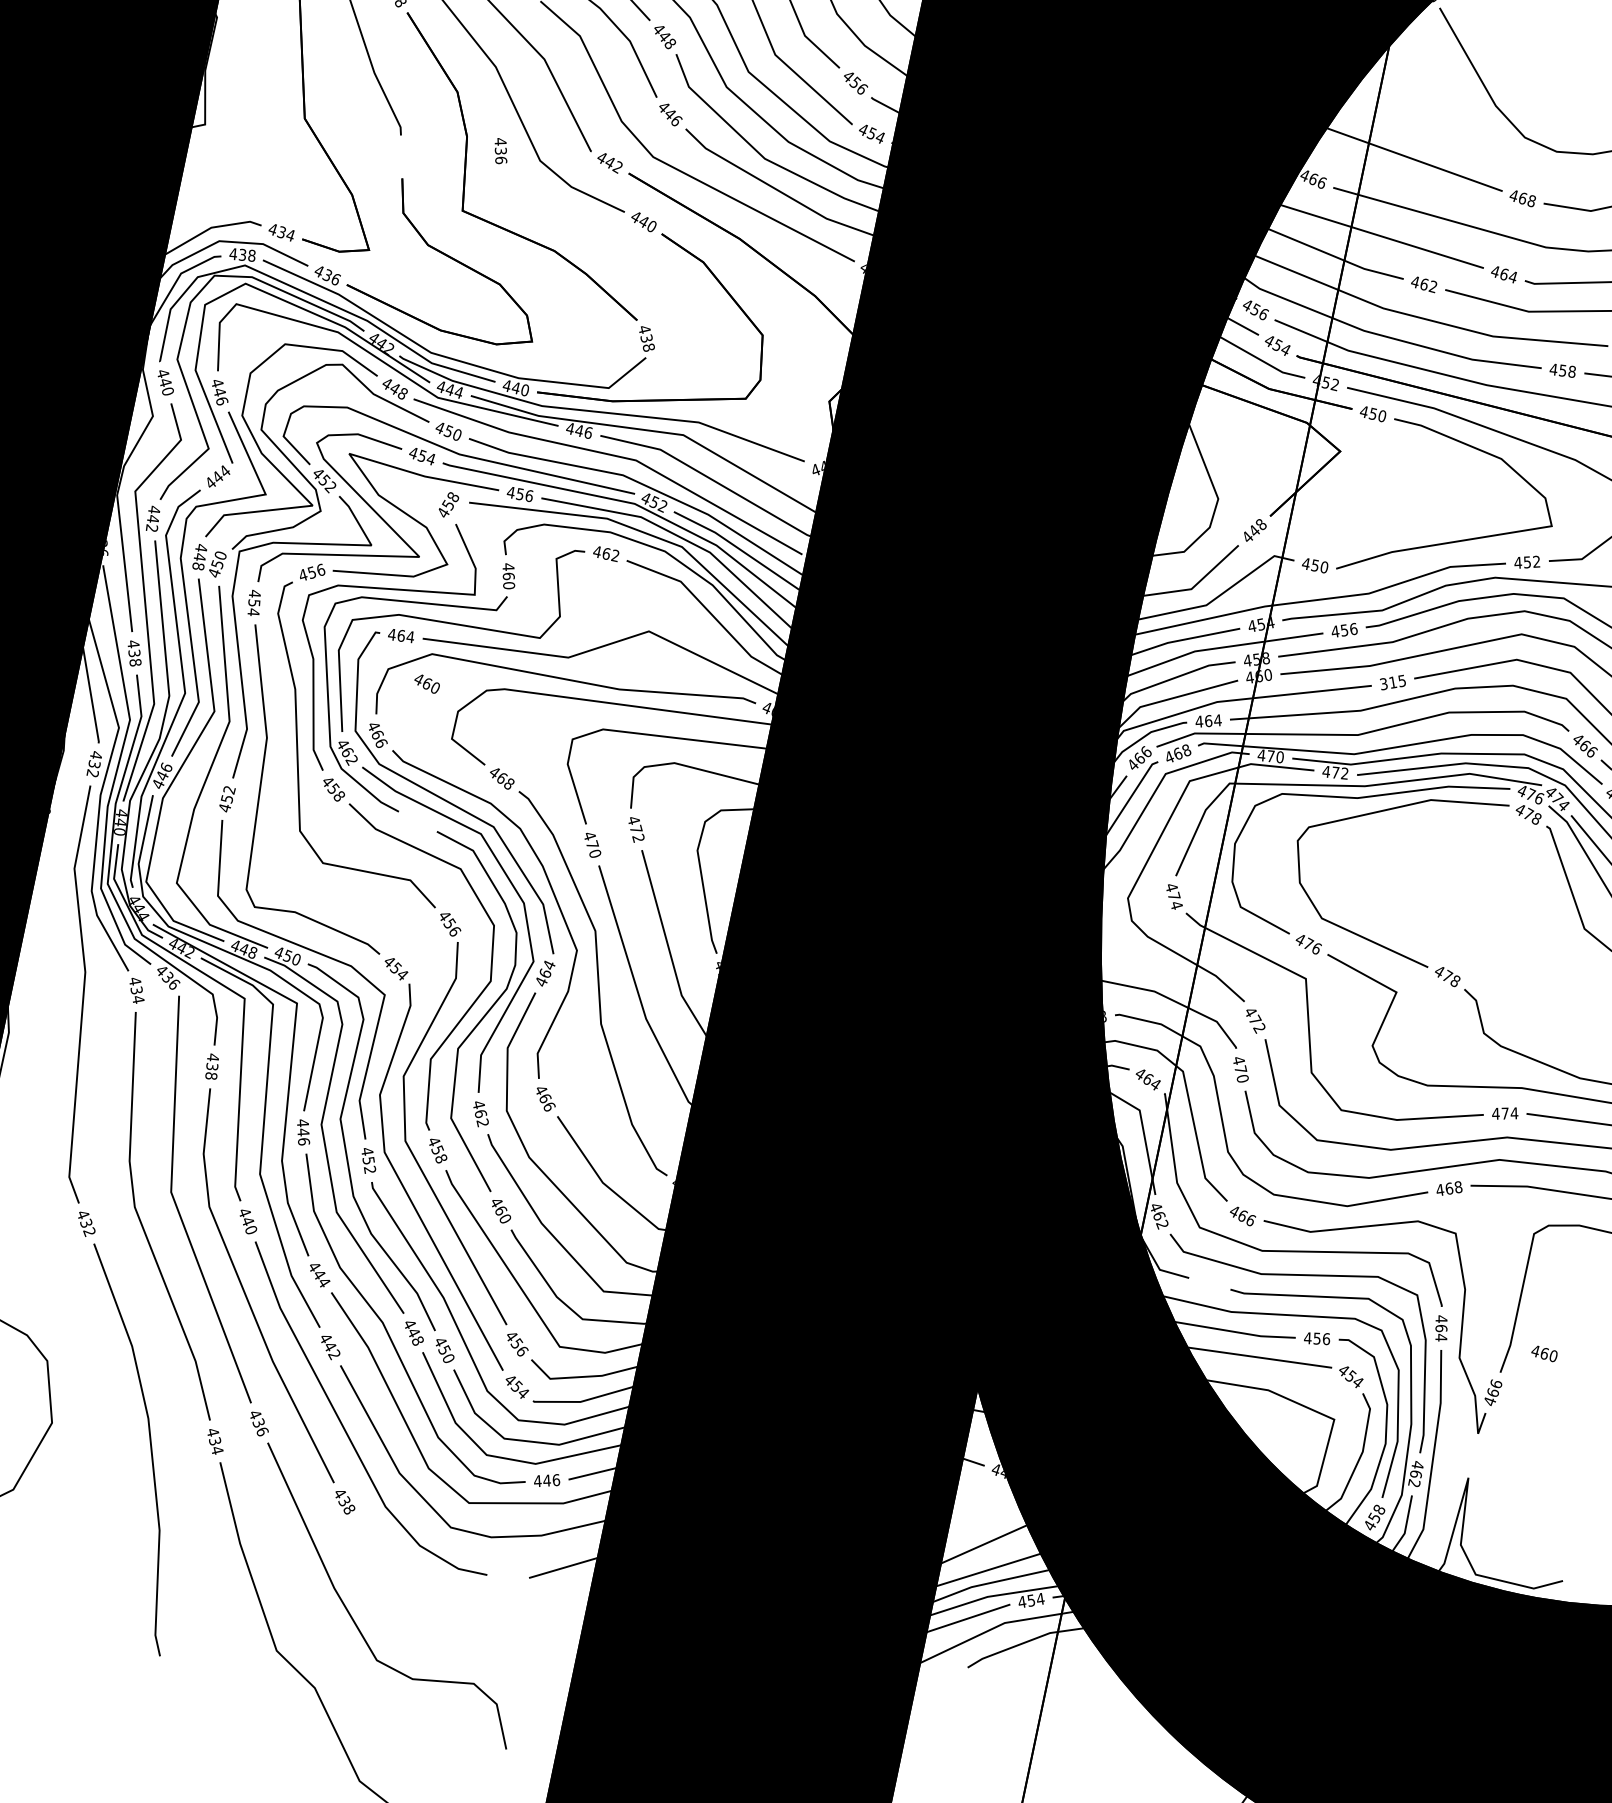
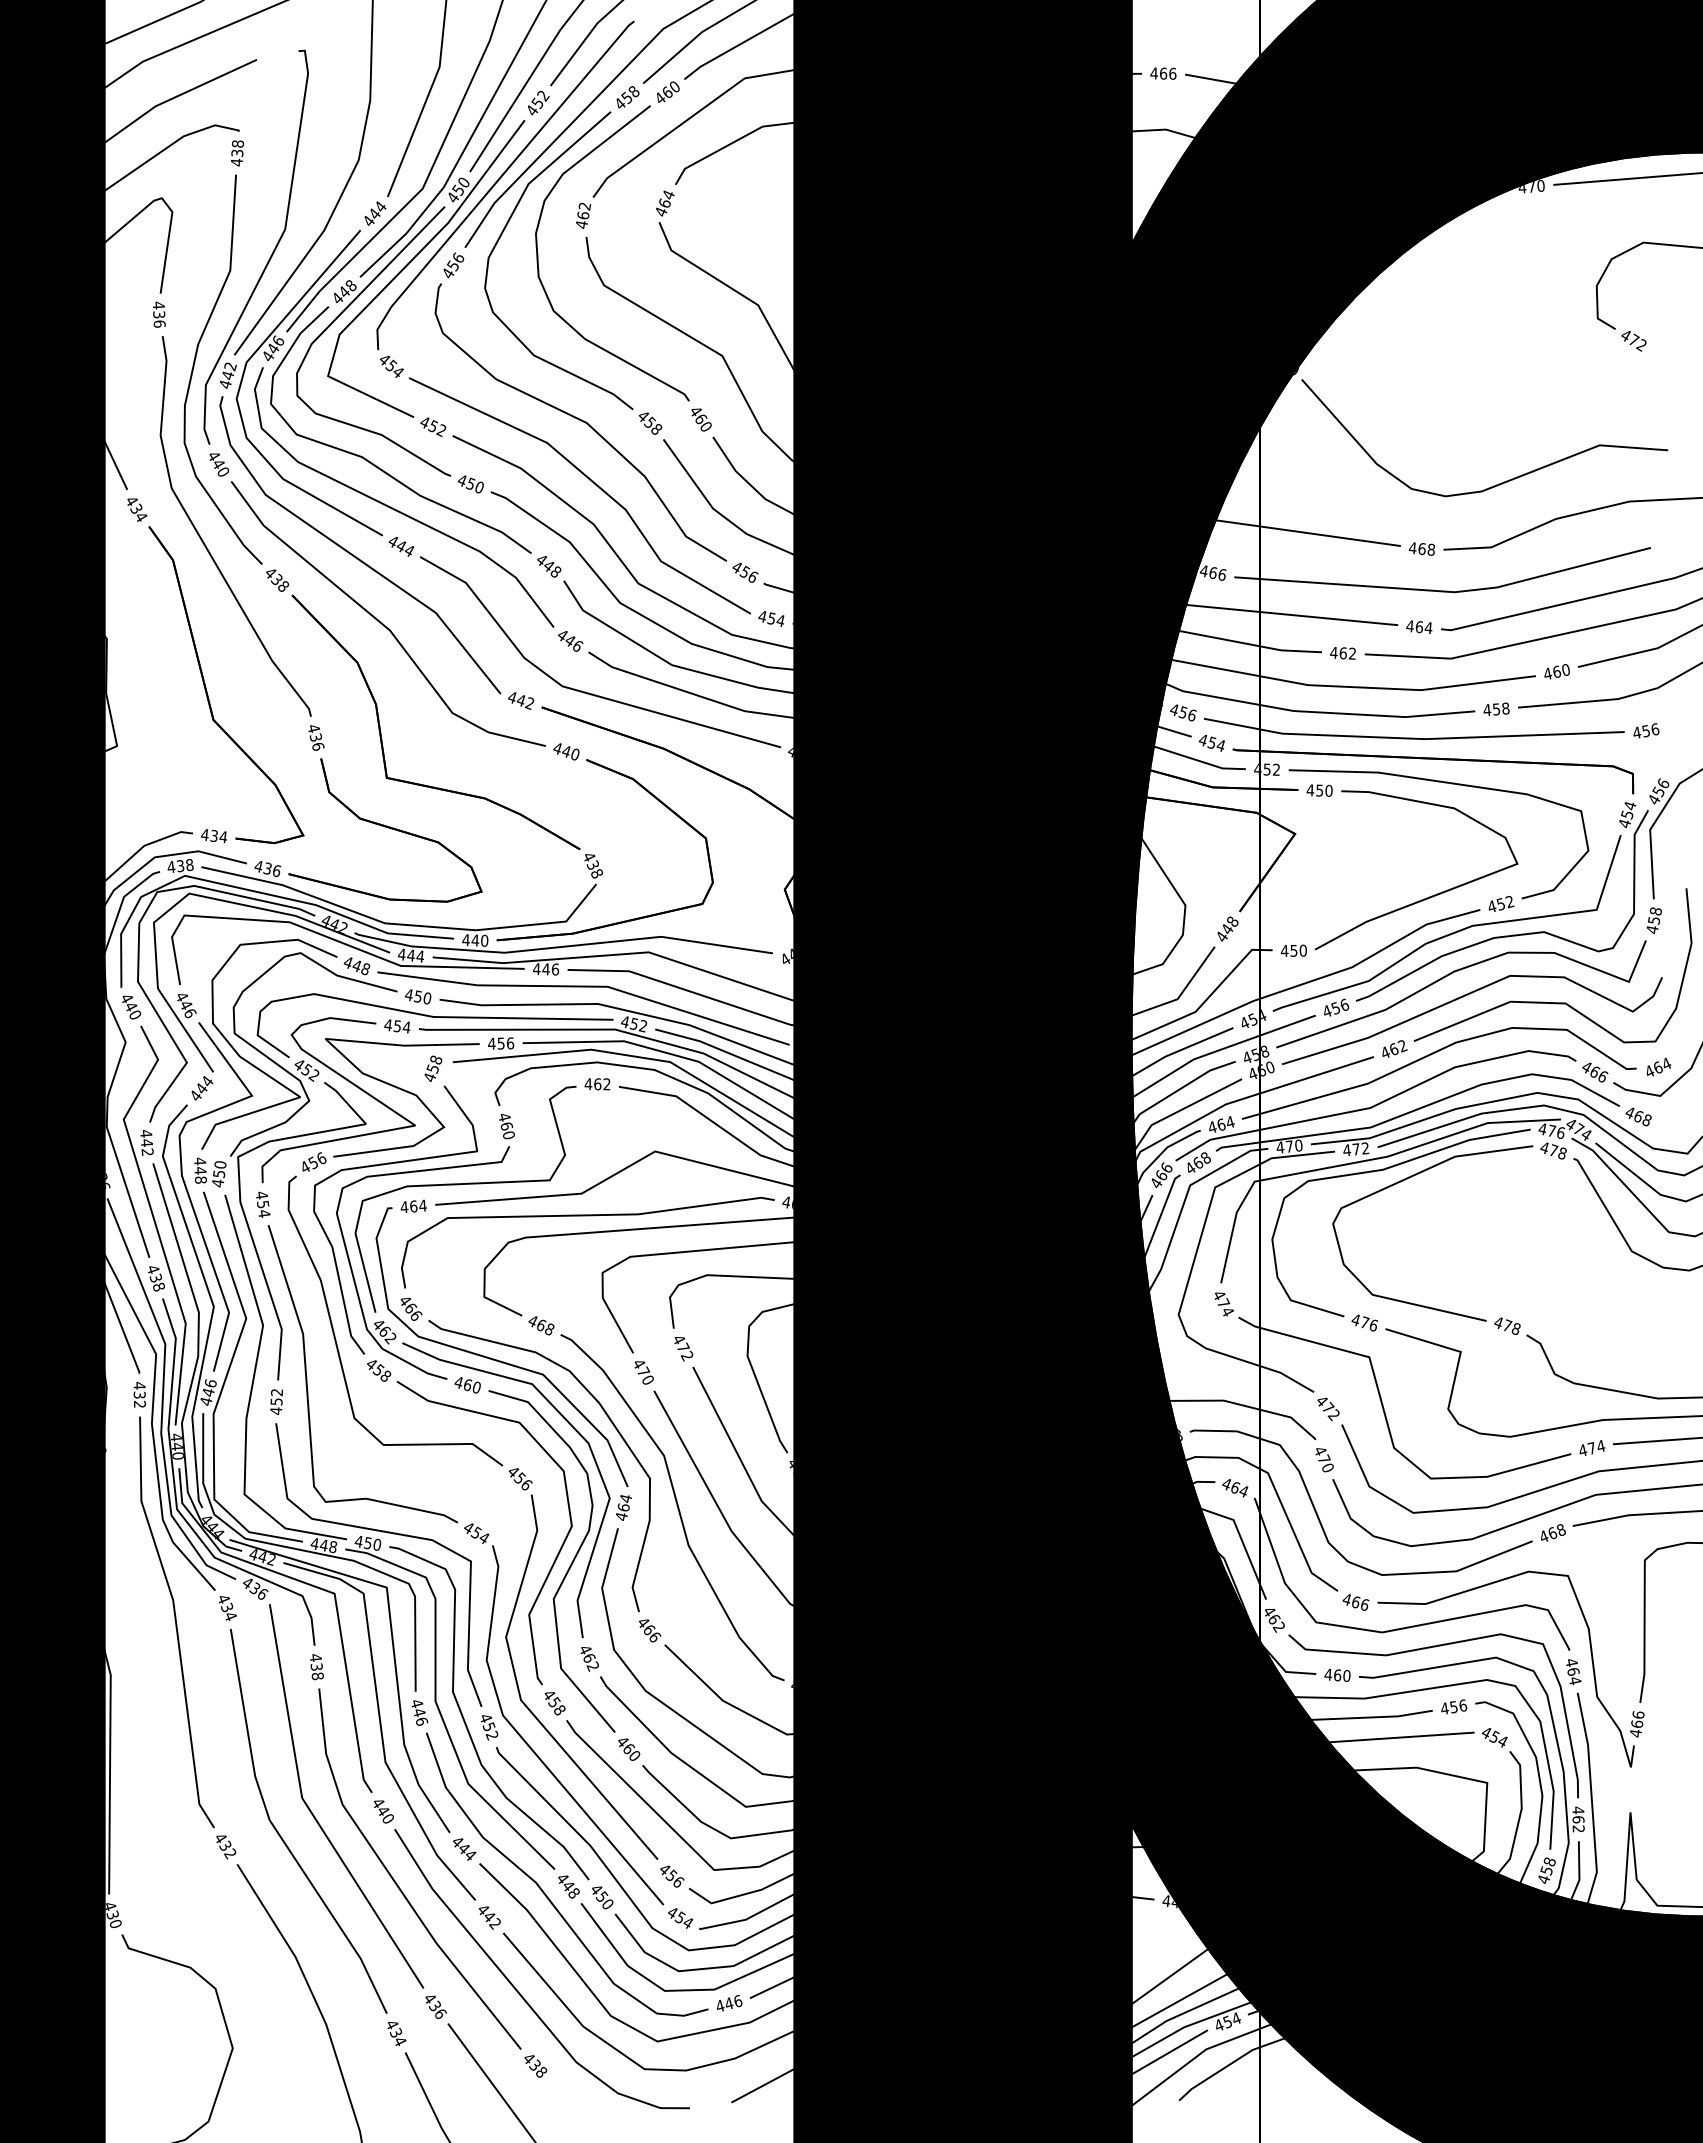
text: (501, 151) -> (316, 737), moved
text: (1392, 682) -> (1393, 1049), 315 -> 462
text: (426, 684) -> (467, 1385), moved
text: (1544, 1353) -> (1337, 1675), moved

